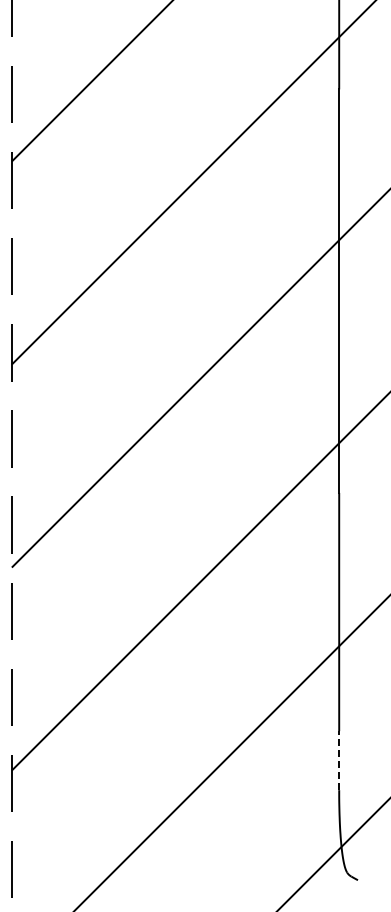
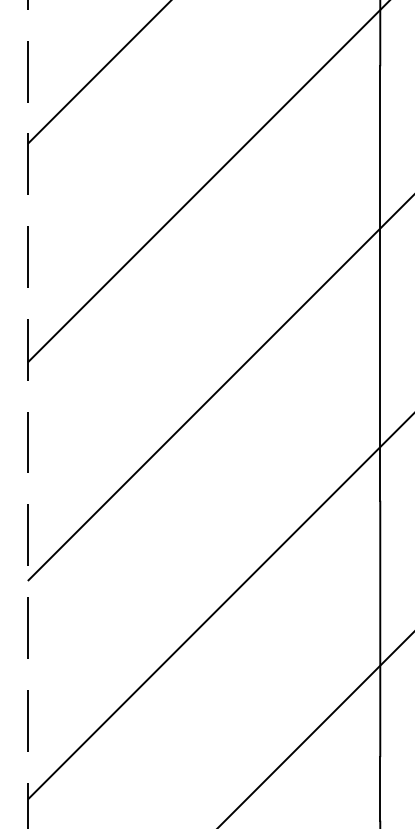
line: (339, 760) -> (380, 788), dashed -> solid

